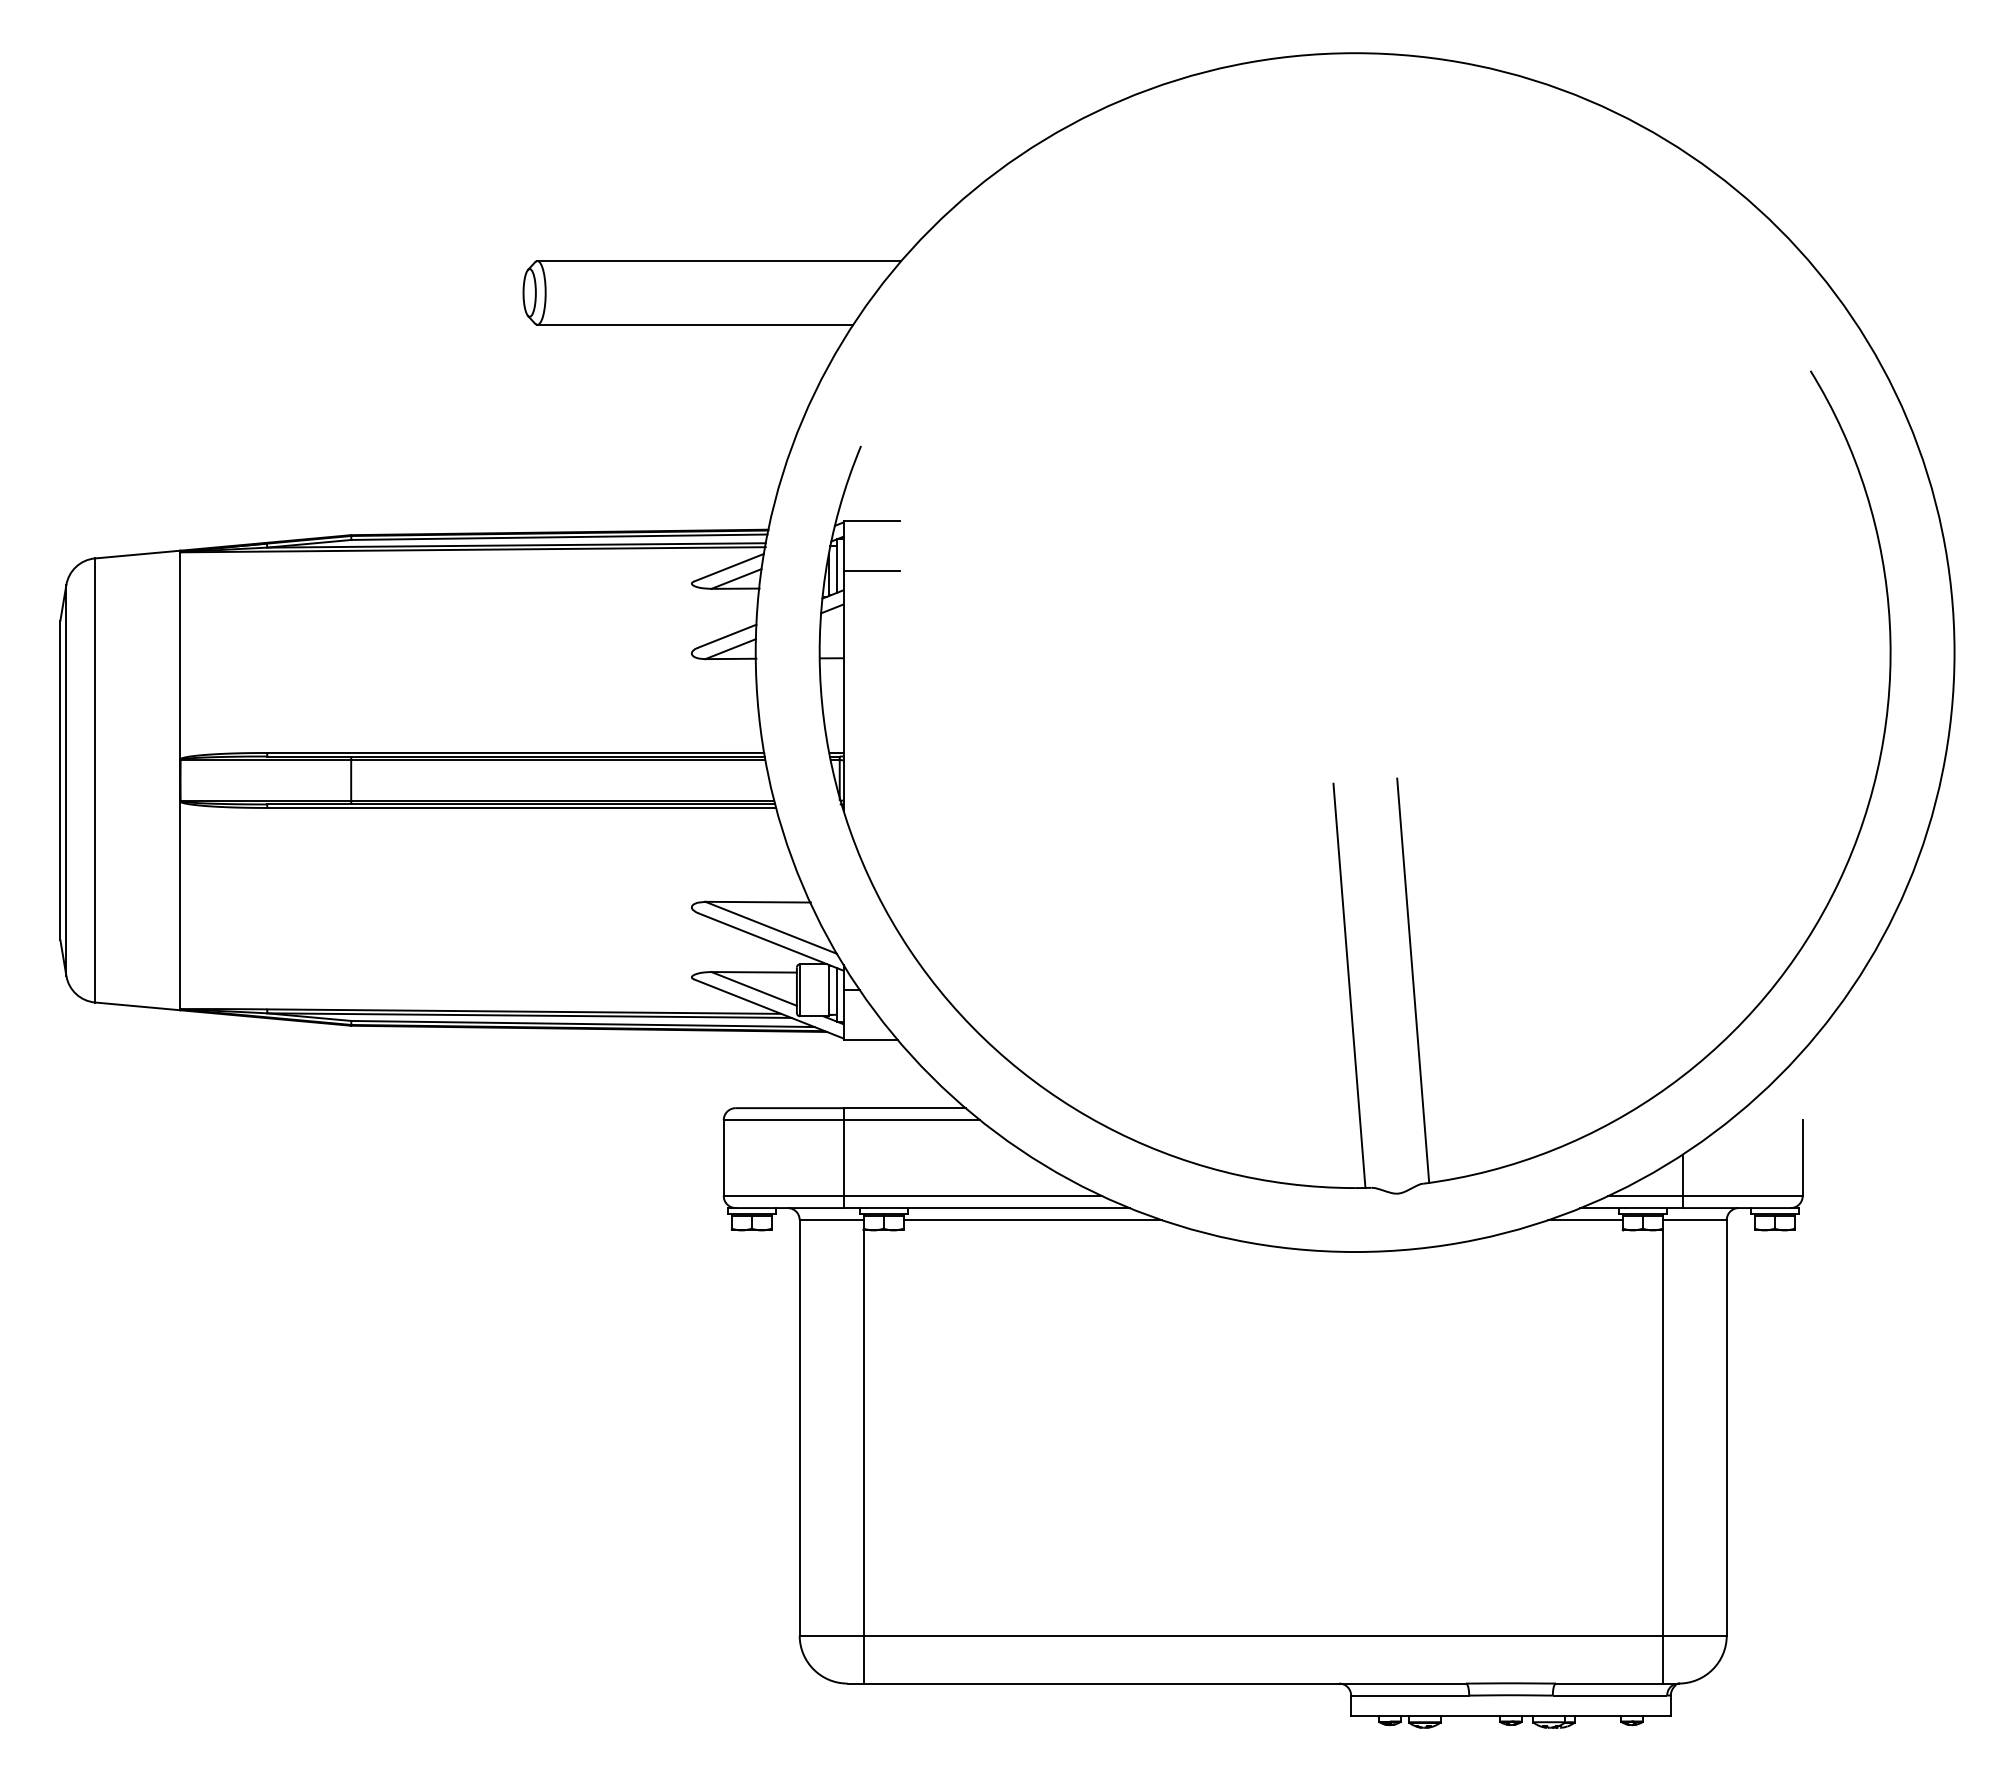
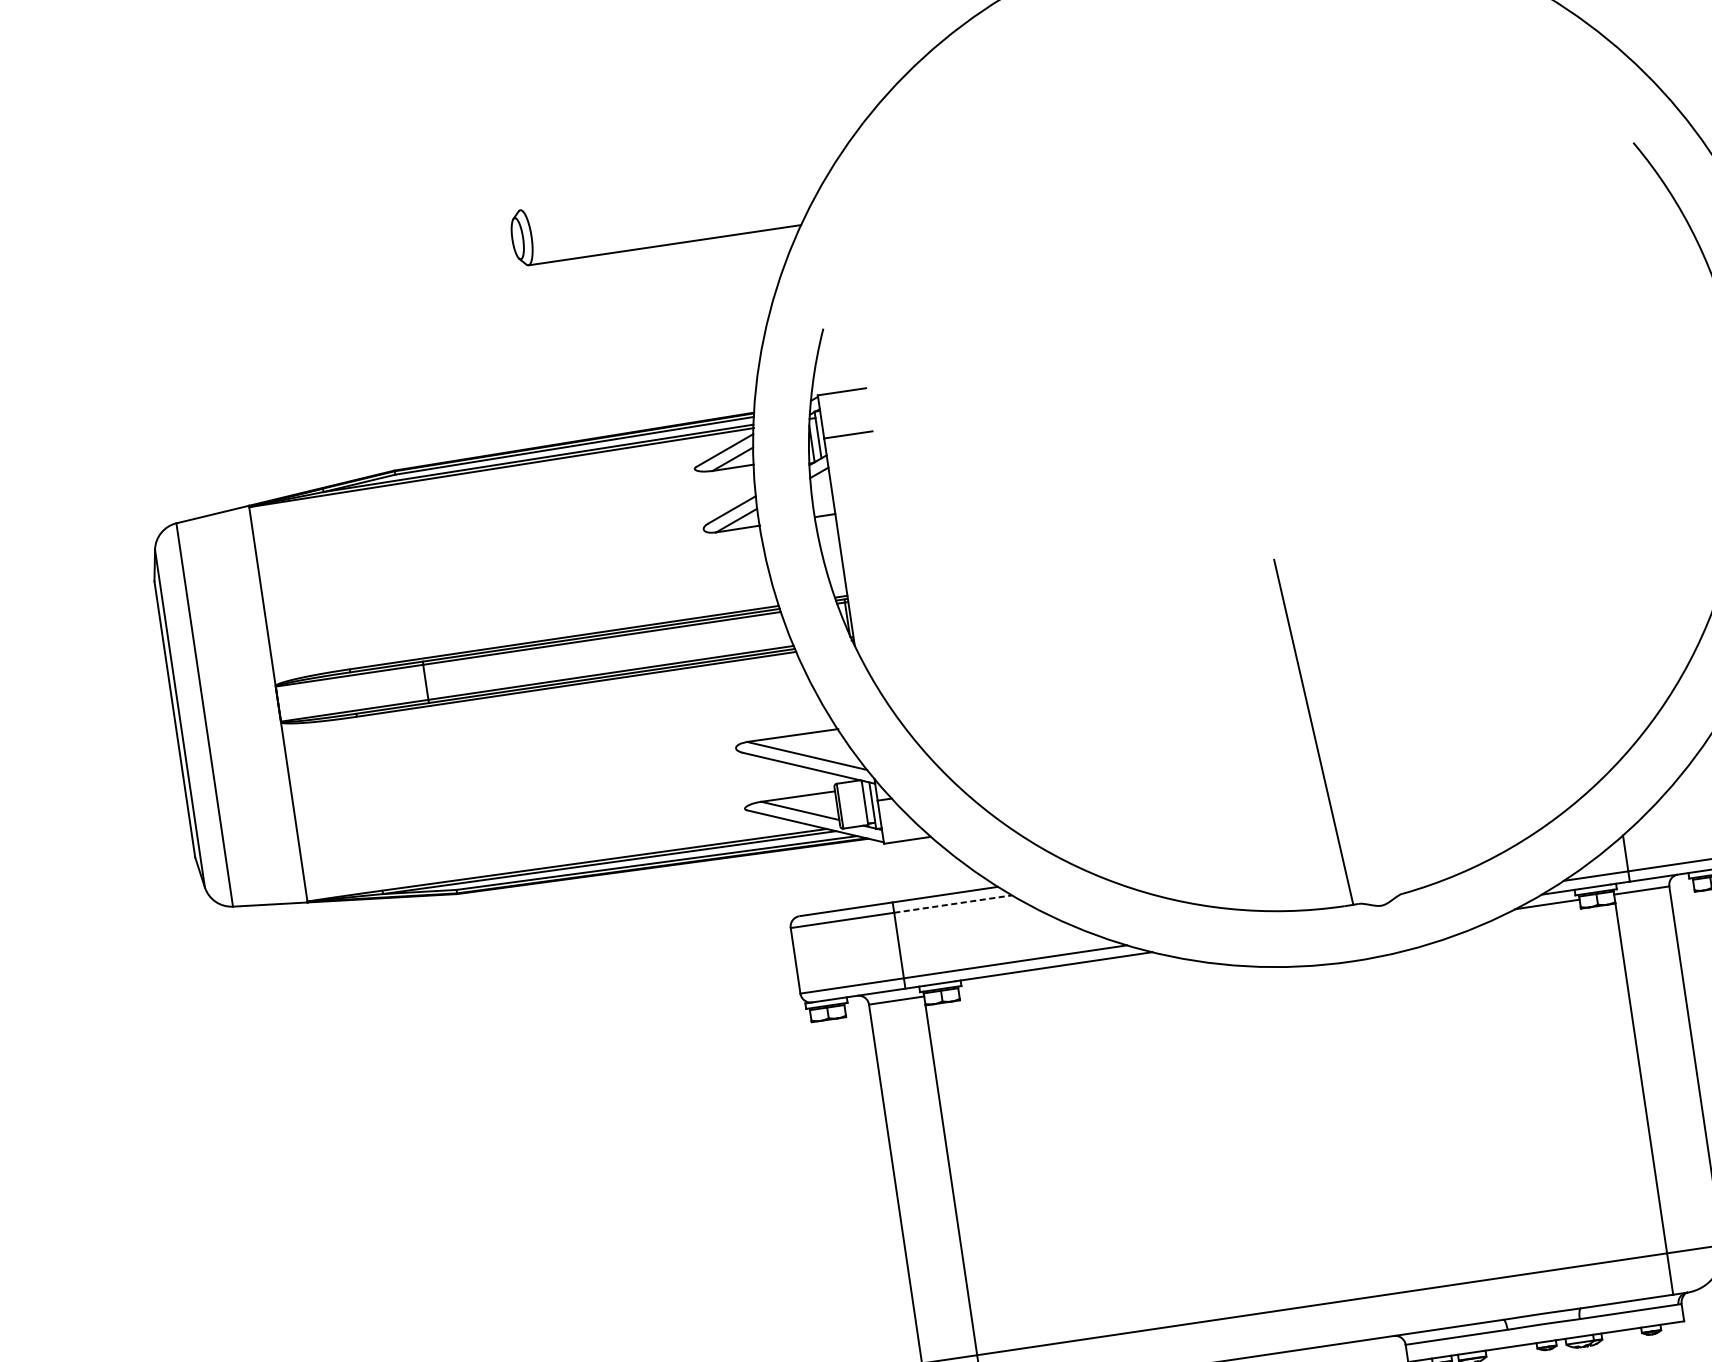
line: (719, 261) -> (677, 187), removed
line: (1413, 980) -> (1368, 719), removed
line: (912, 1120) -> (953, 904), solid -> dashed
line: (1032, 1220) -> (1070, 975), removed

